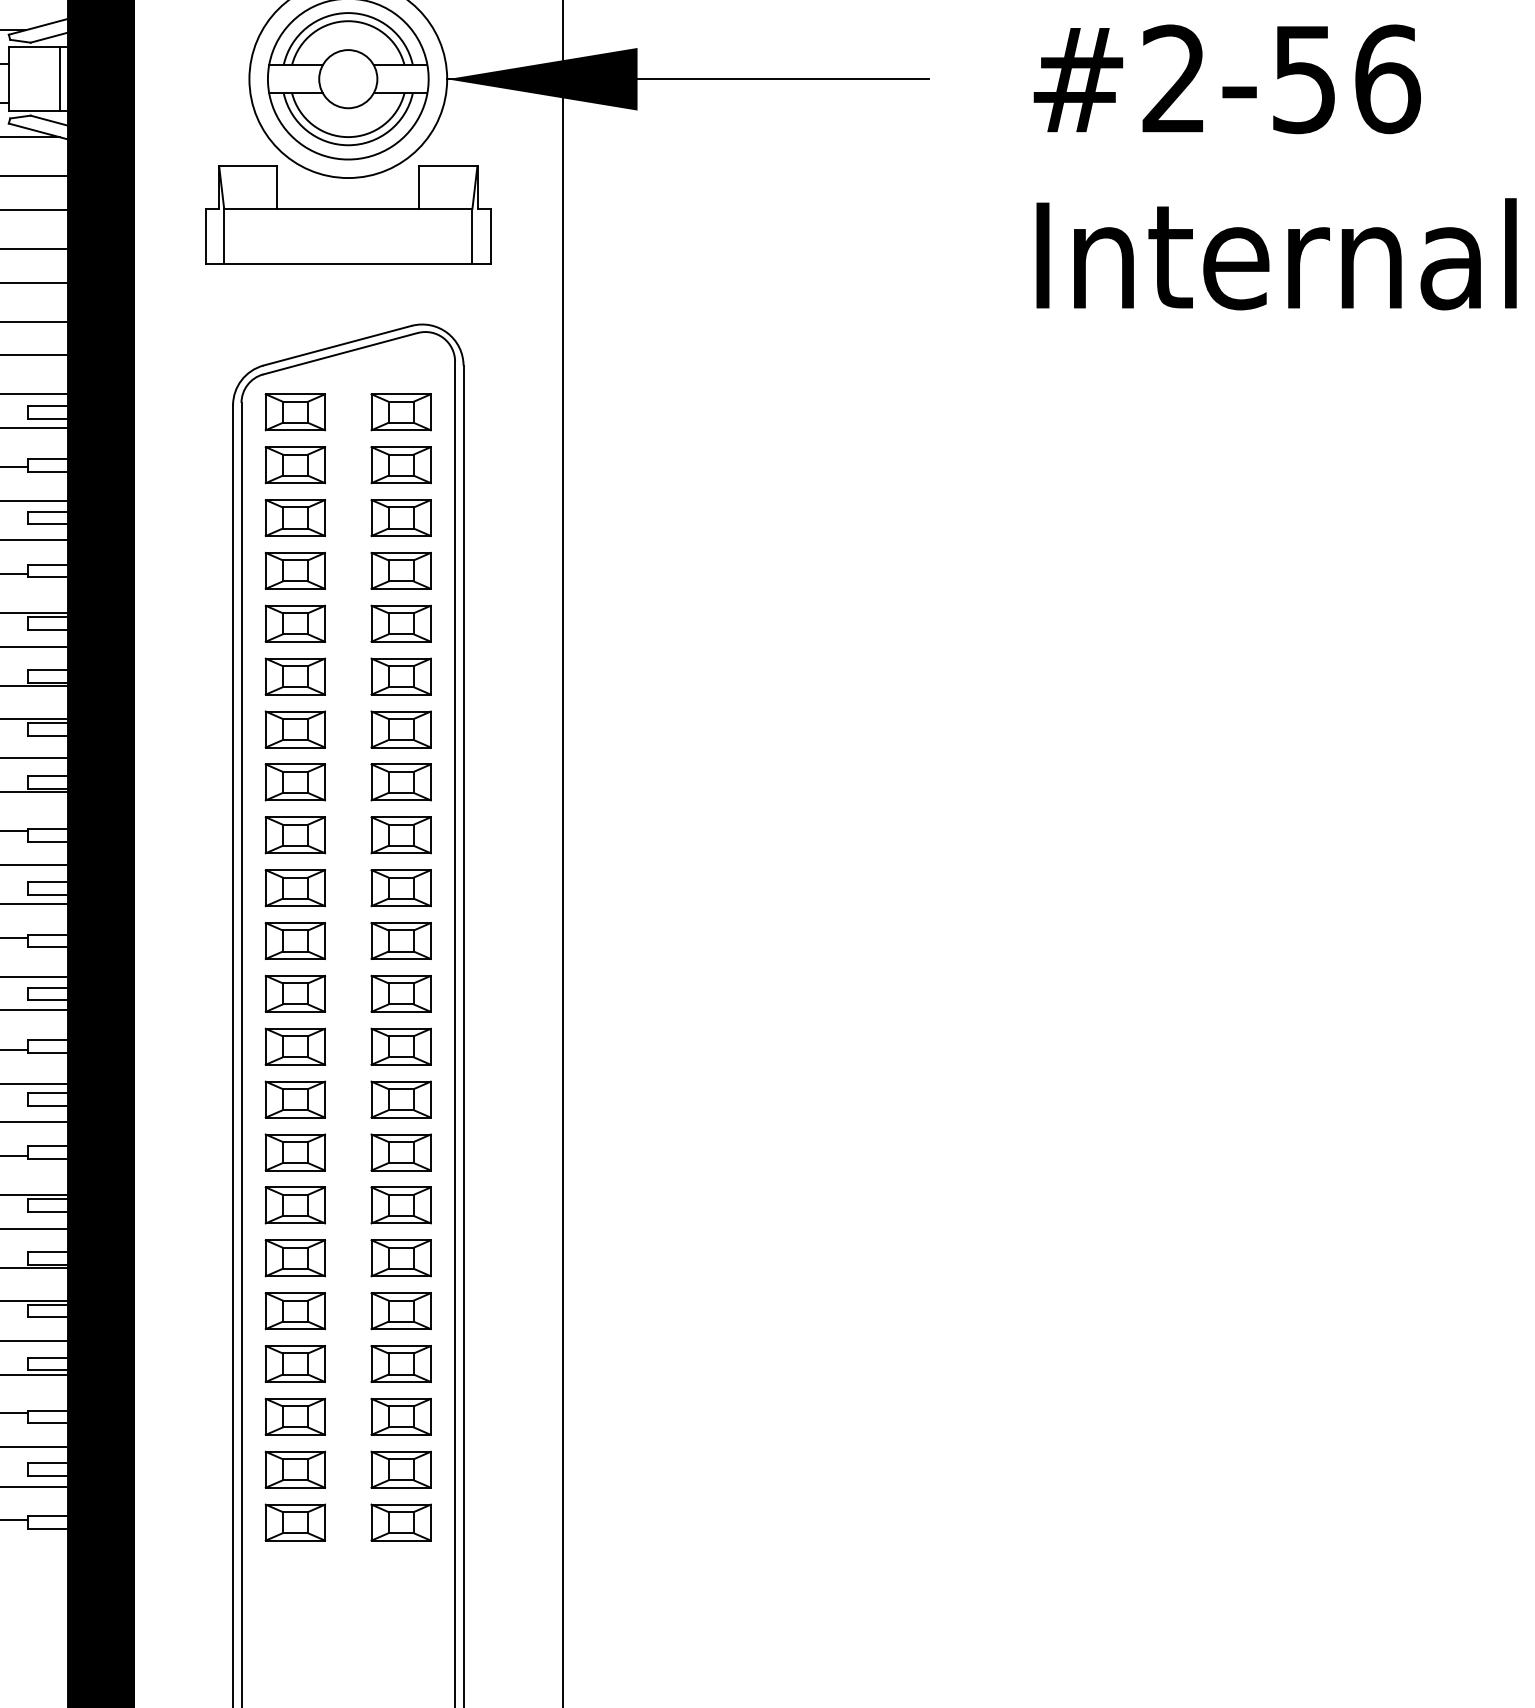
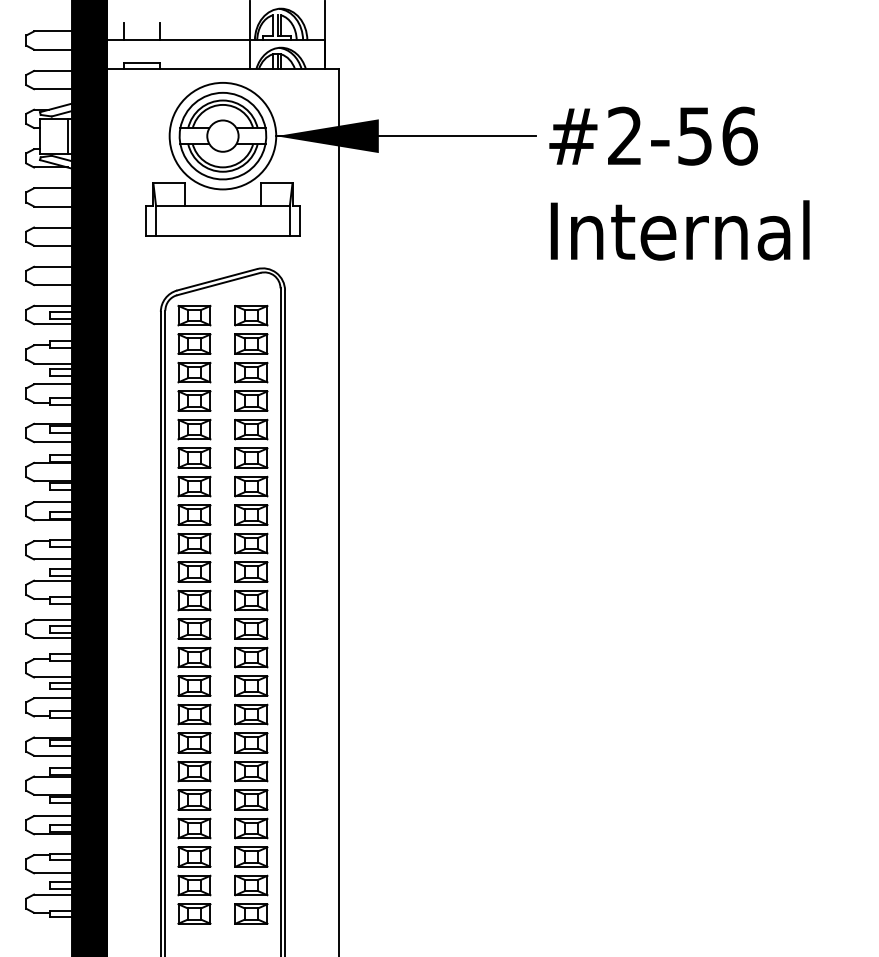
text: (1275, 167) -> (679, 183), moved

